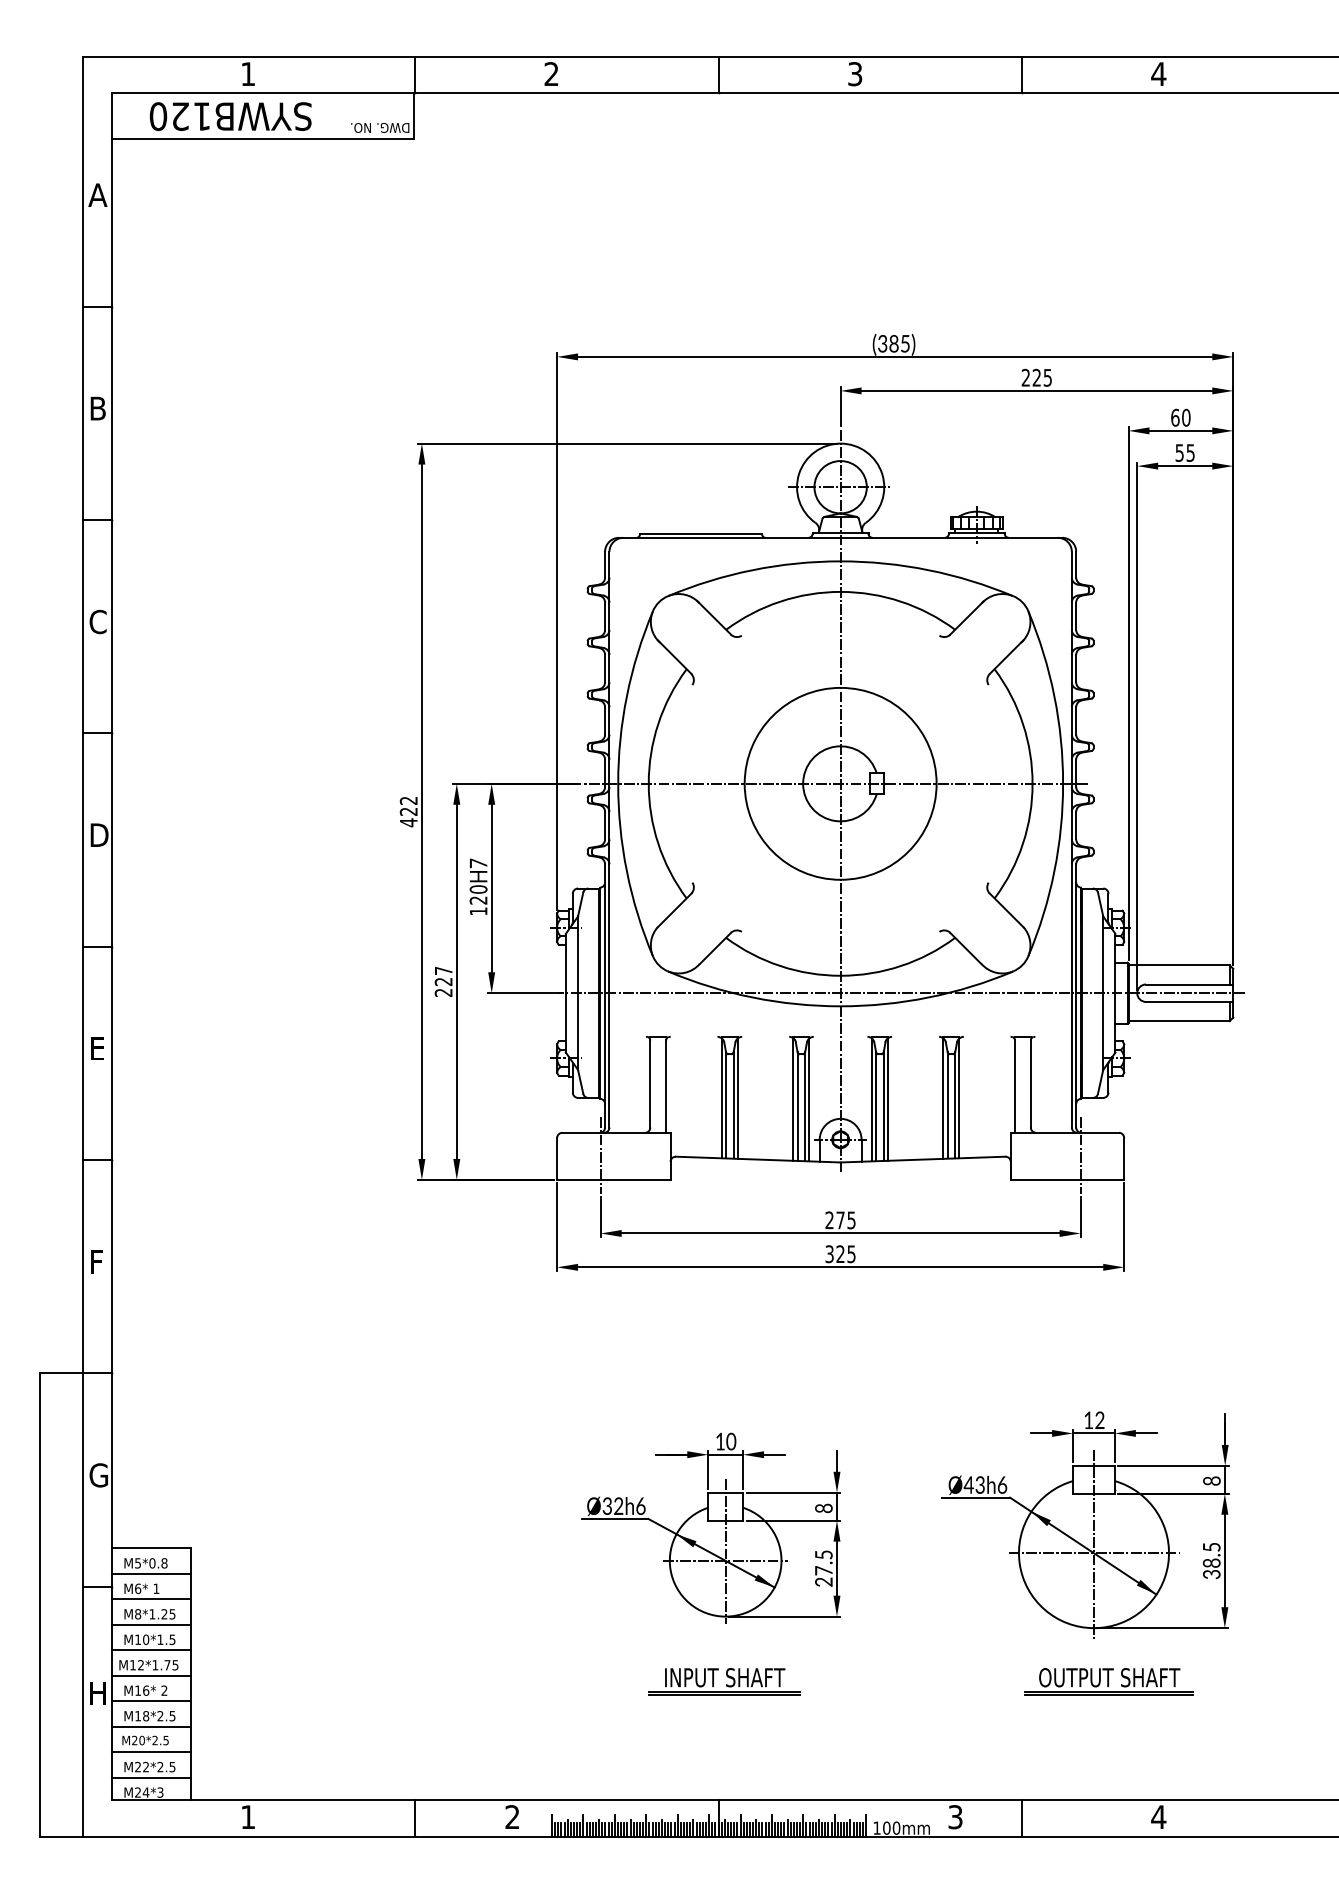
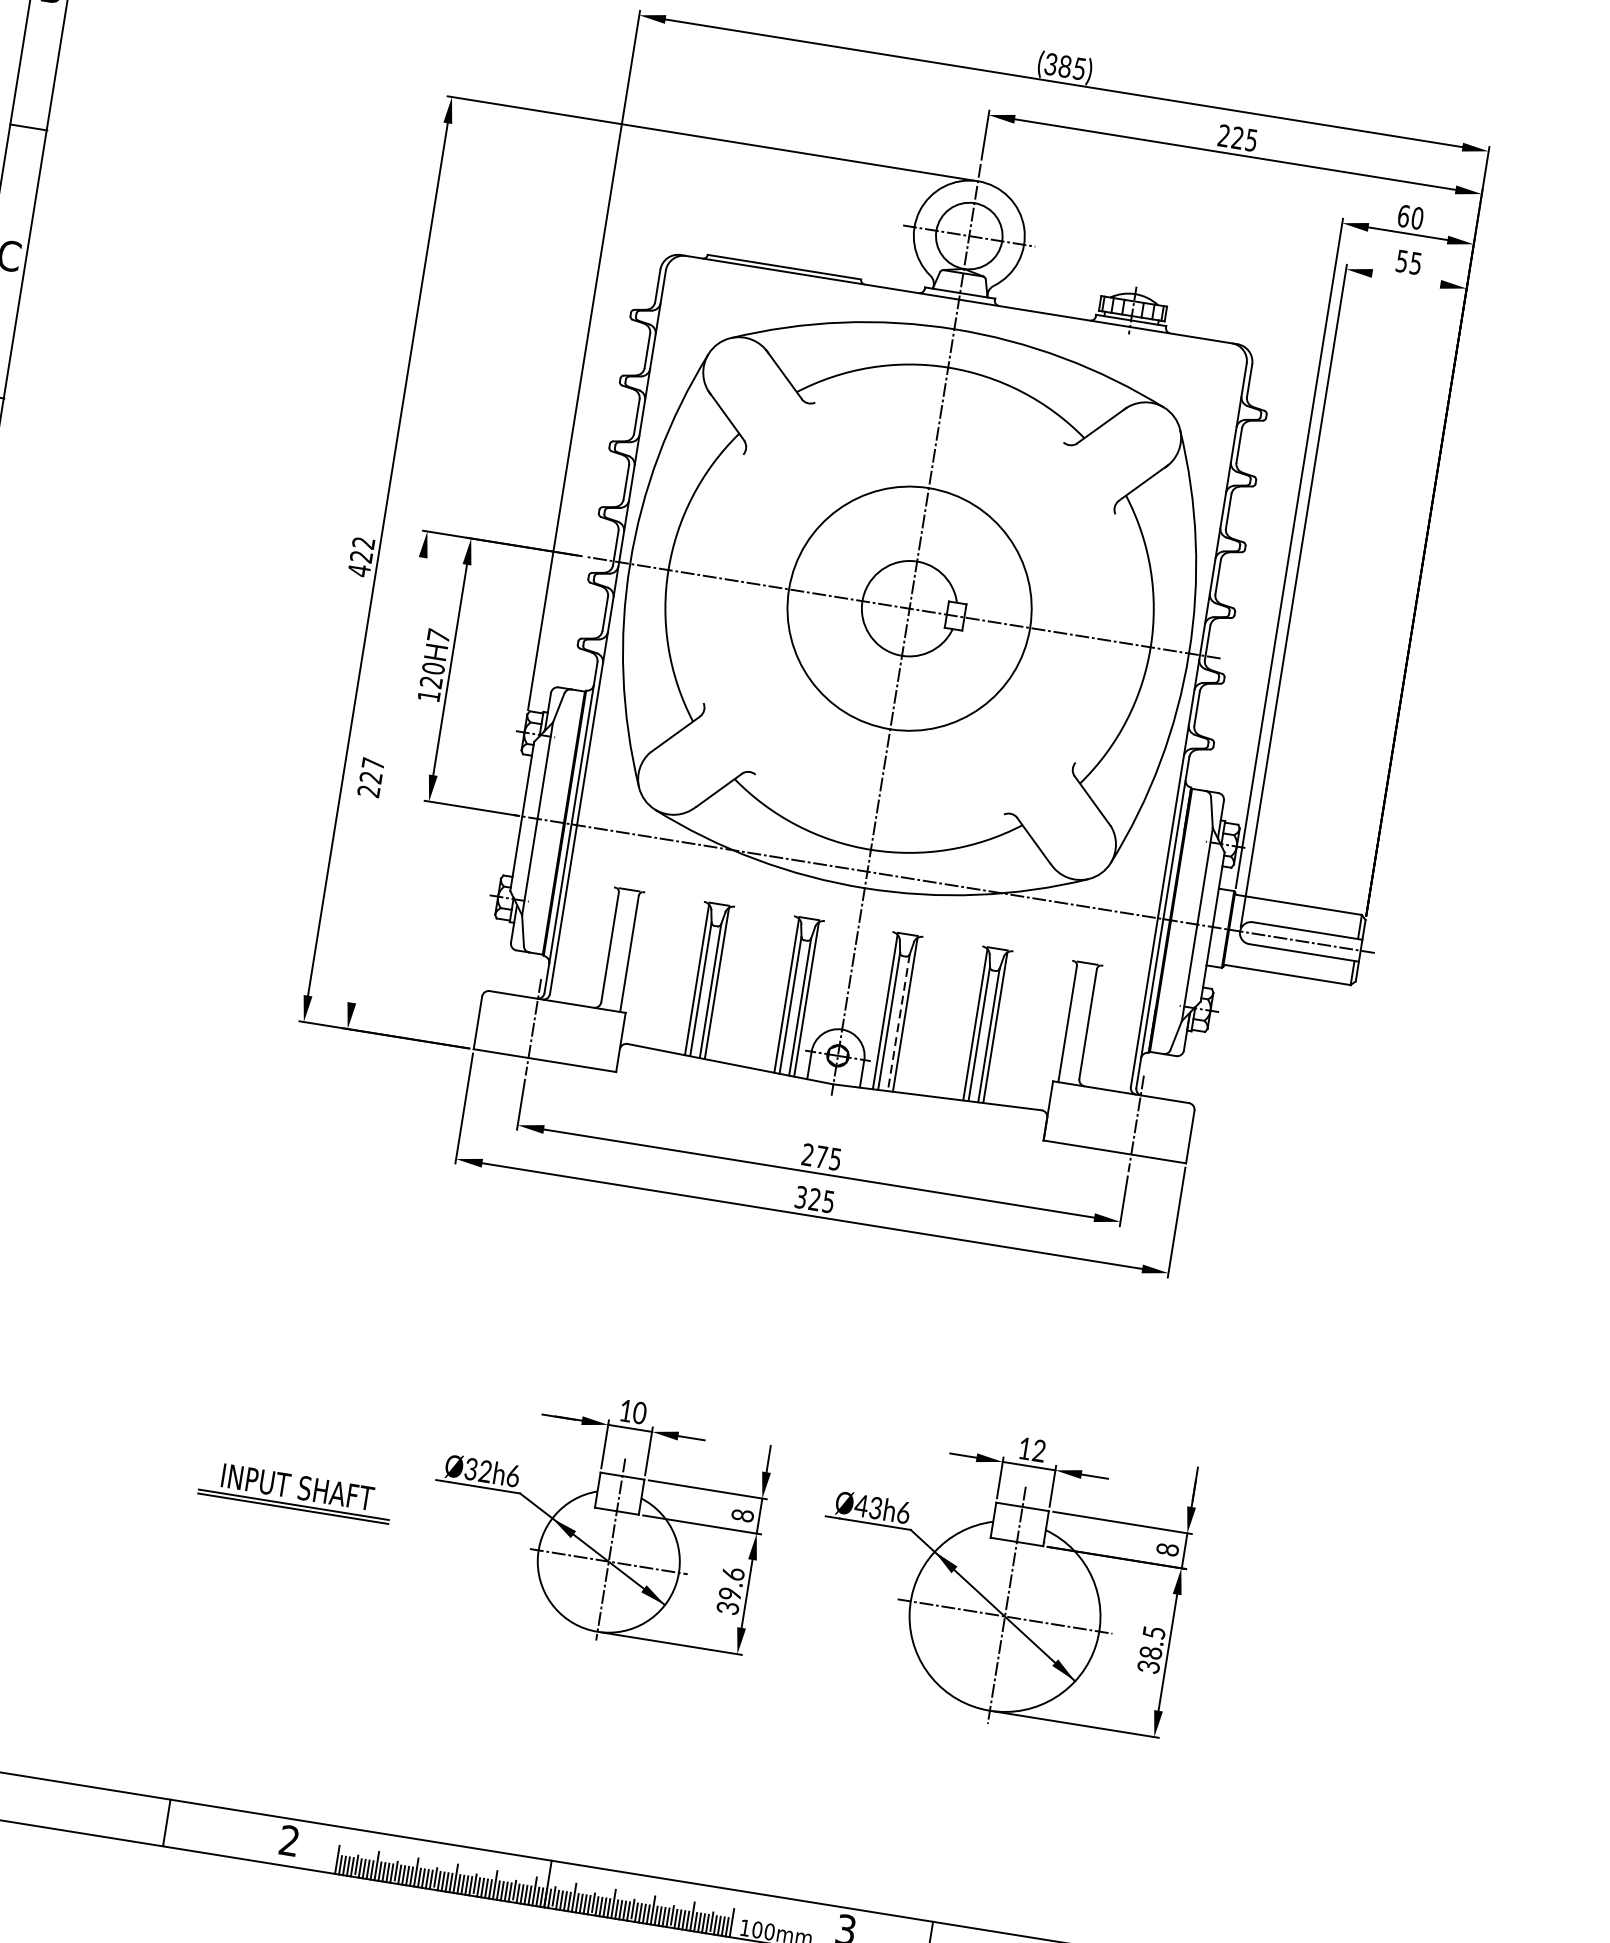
line: (1185, 466) -> (1406, 279), removed
line: (456, 981) -> (387, 779), removed
line: (883, 1106) -> (898, 1022), solid -> dashed
part: (1085, 1524) -> (1000, 1578), moved
text: (823, 1568) -> (730, 1591), 27.5 -> 39.6
part: (724, 1681) -> (296, 1491), moved
part: (1108, 1681) -> (1065, 1790), removed

